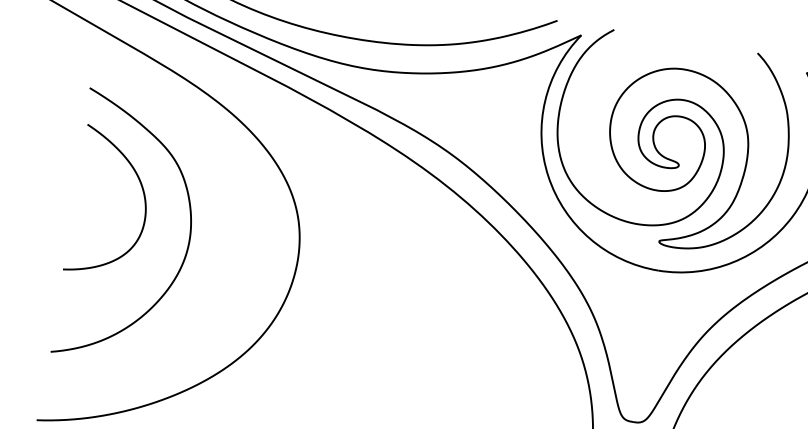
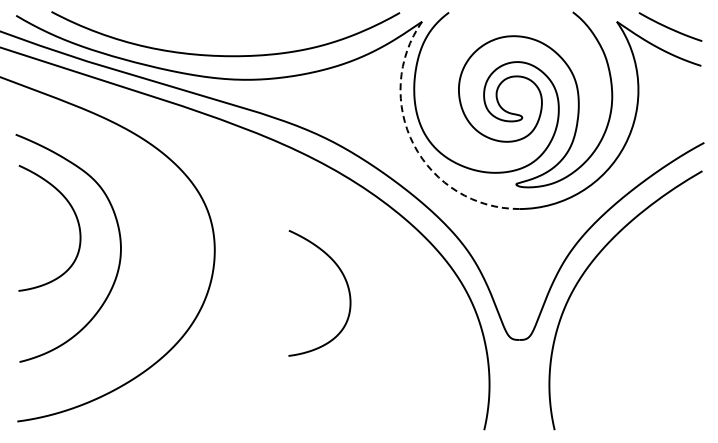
arc: (547, 175) -> (413, 144), solid -> dashed
curve: (443, 325) -> (346, 285), added

